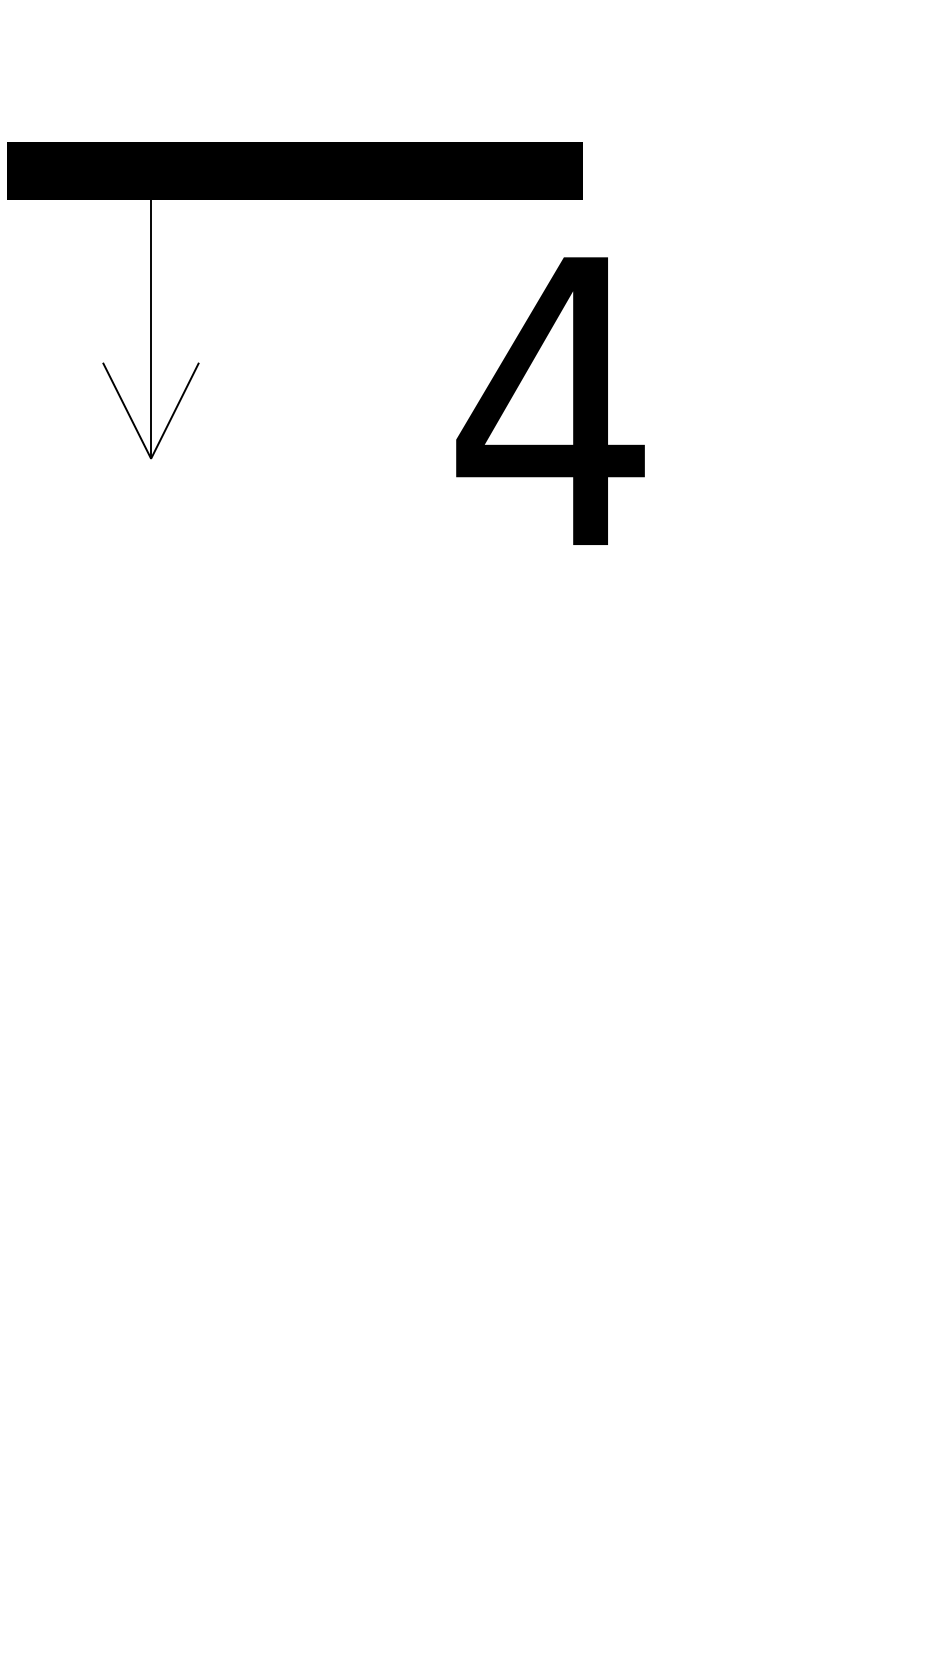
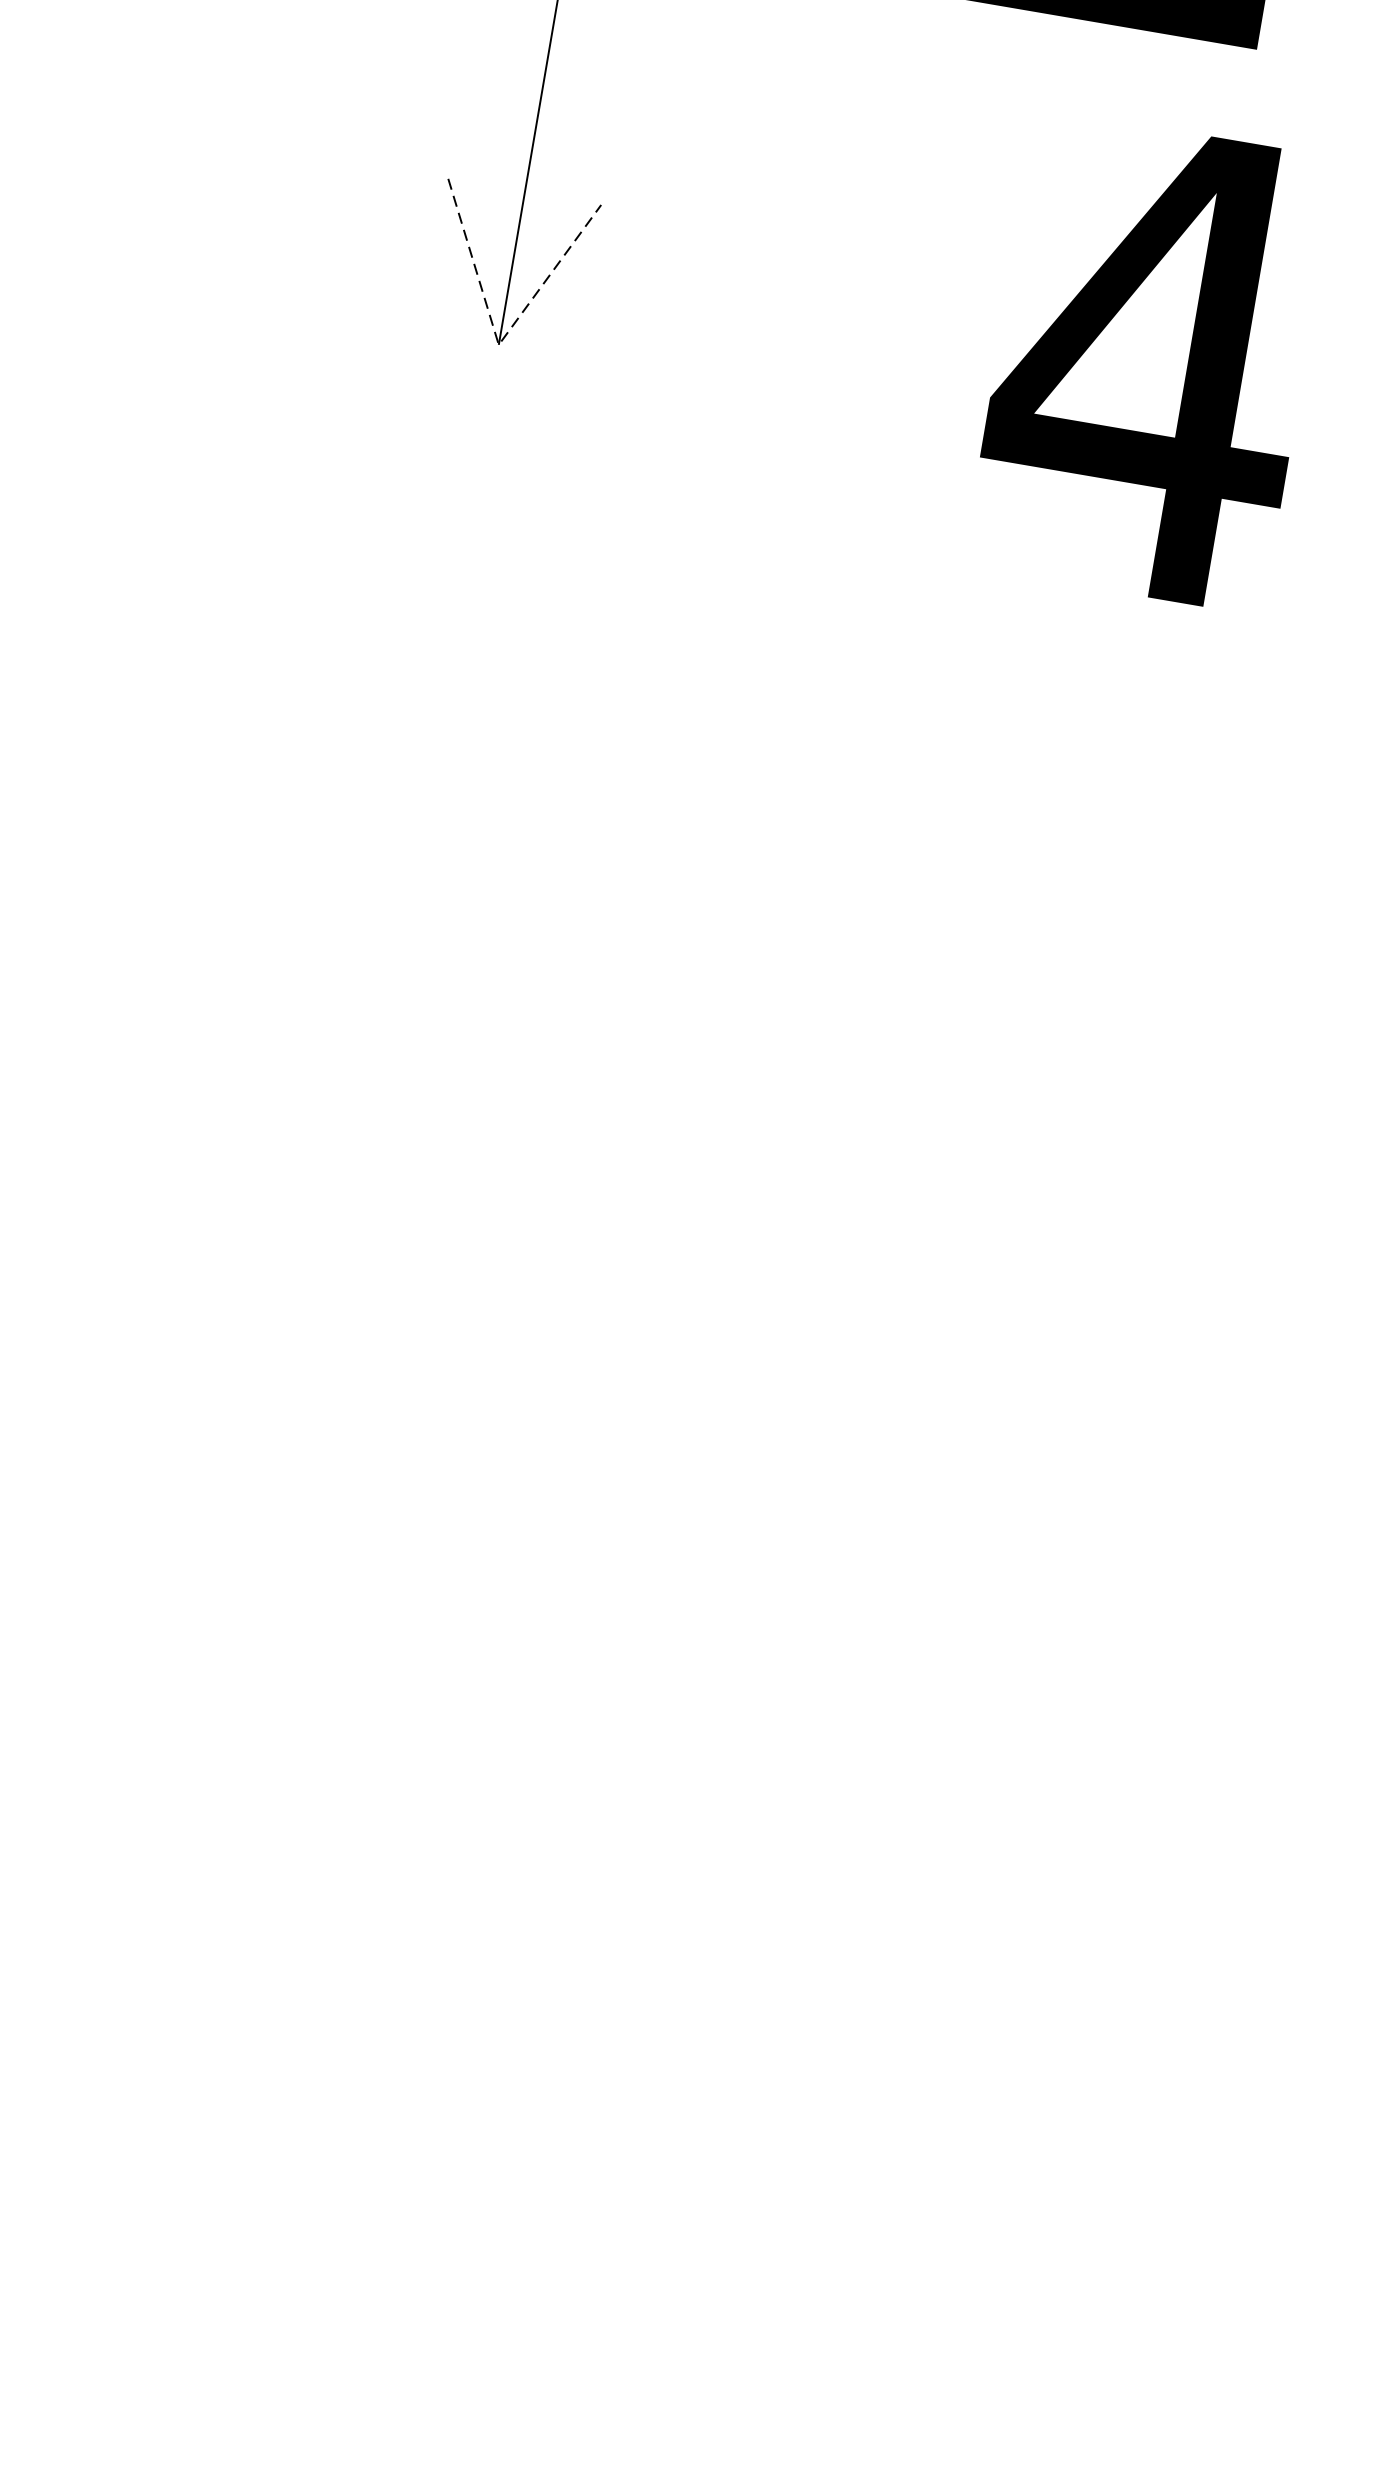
line: (151, 458) -> (499, 344), solid -> dashed

